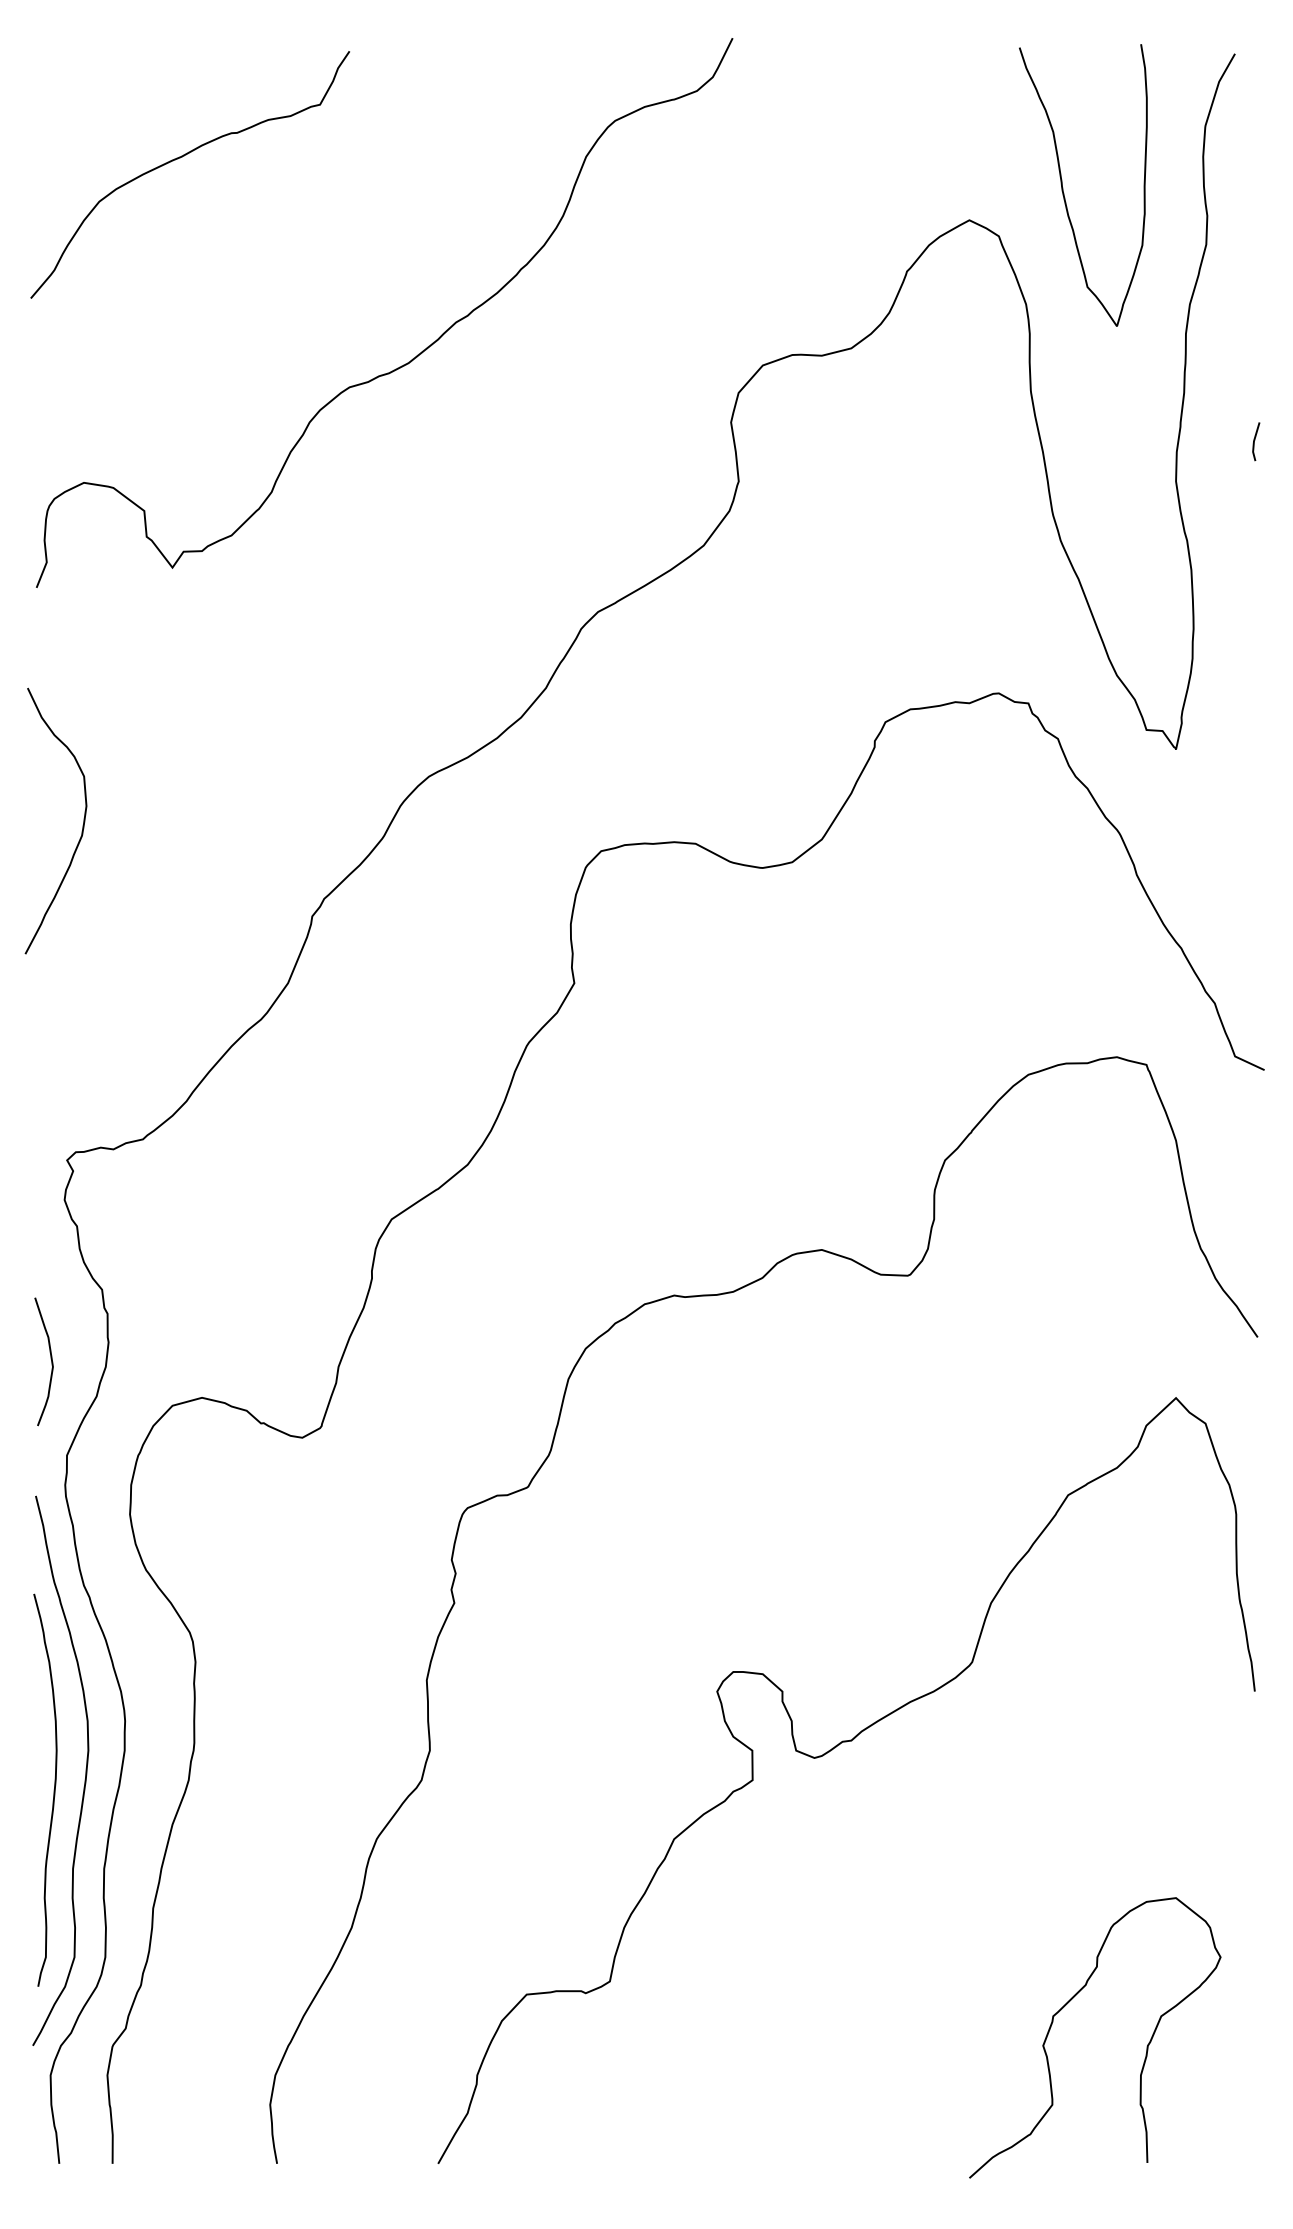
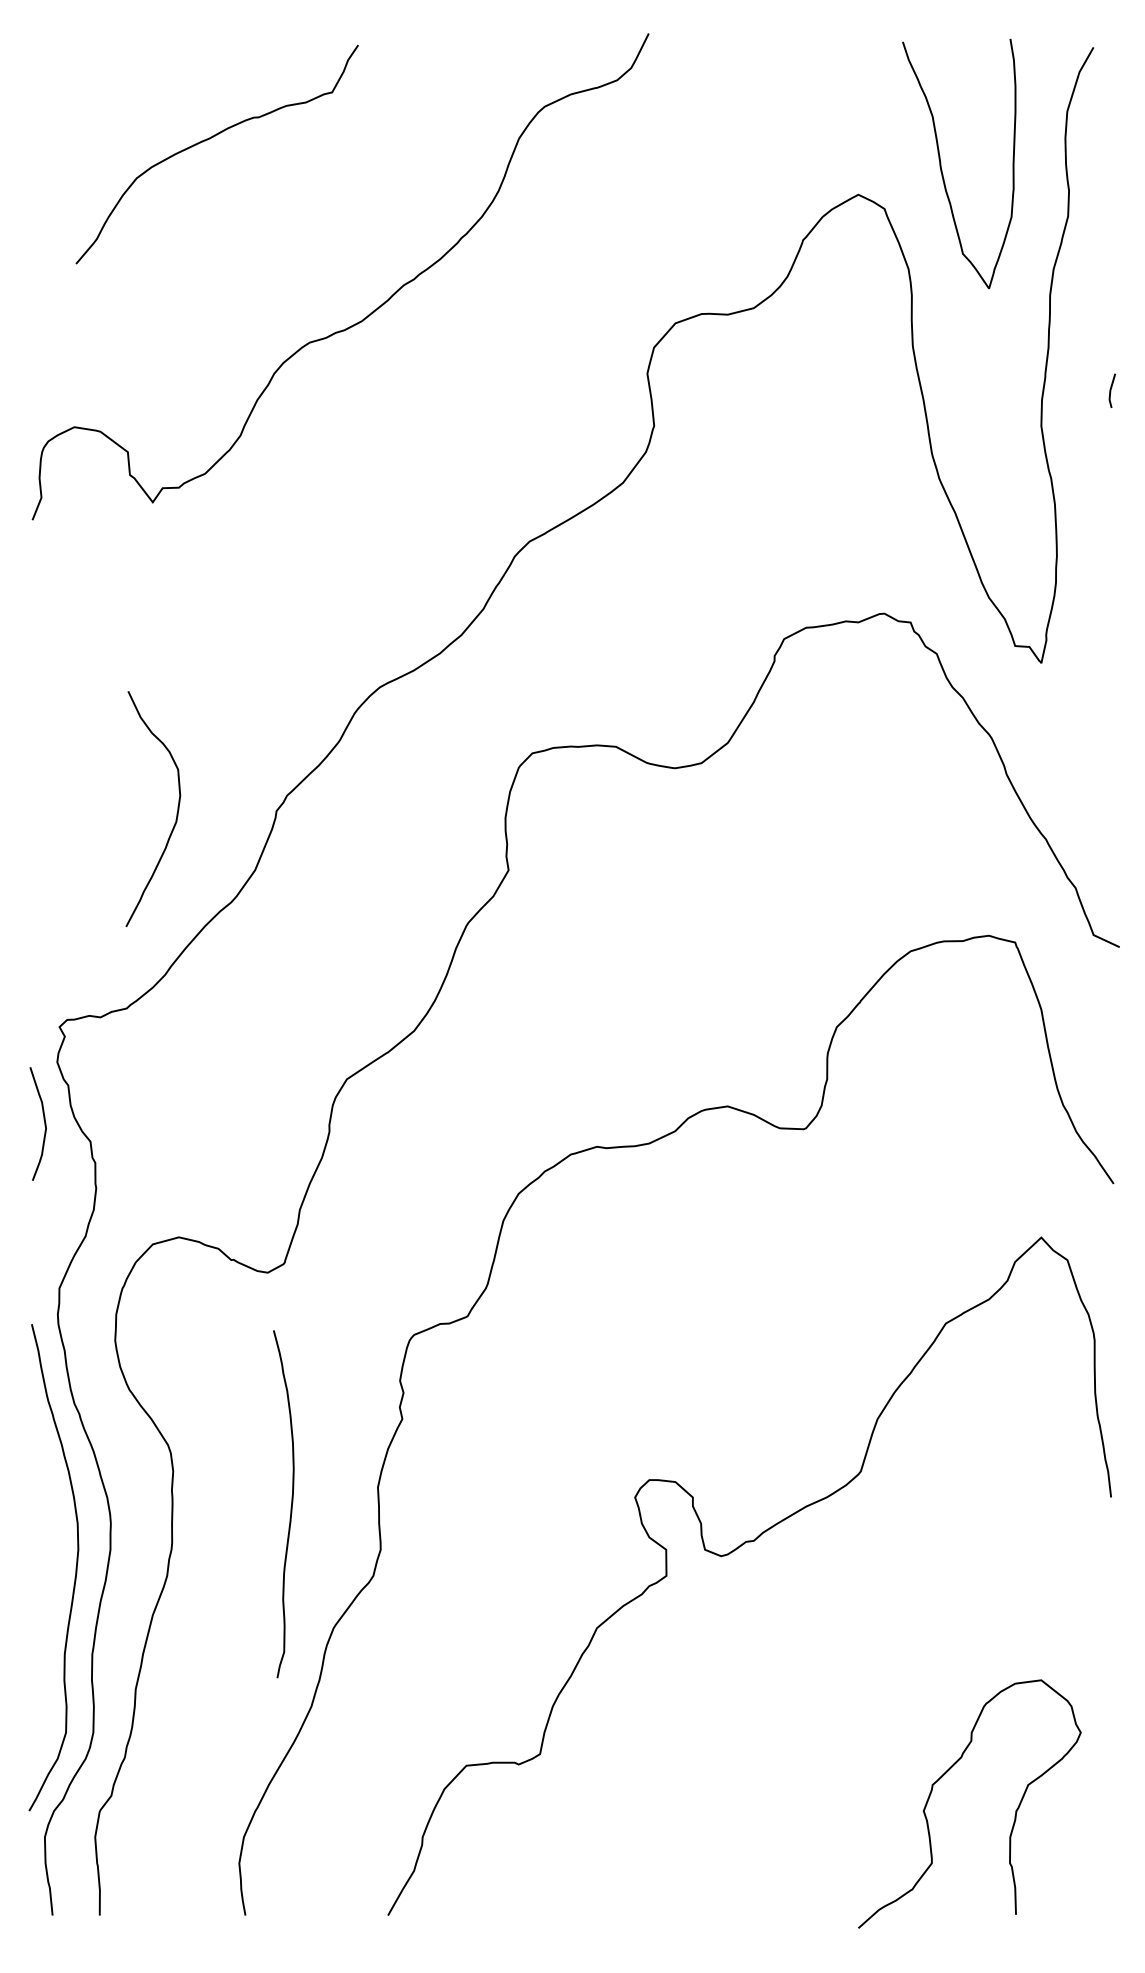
curve: (182, 157) -> (210, 139), moved
curve: (82, 825) -> (176, 812), moved
curve: (50, 1359) -> (43, 1121), moved
curve: (53, 1789) -> (290, 1503), moved

